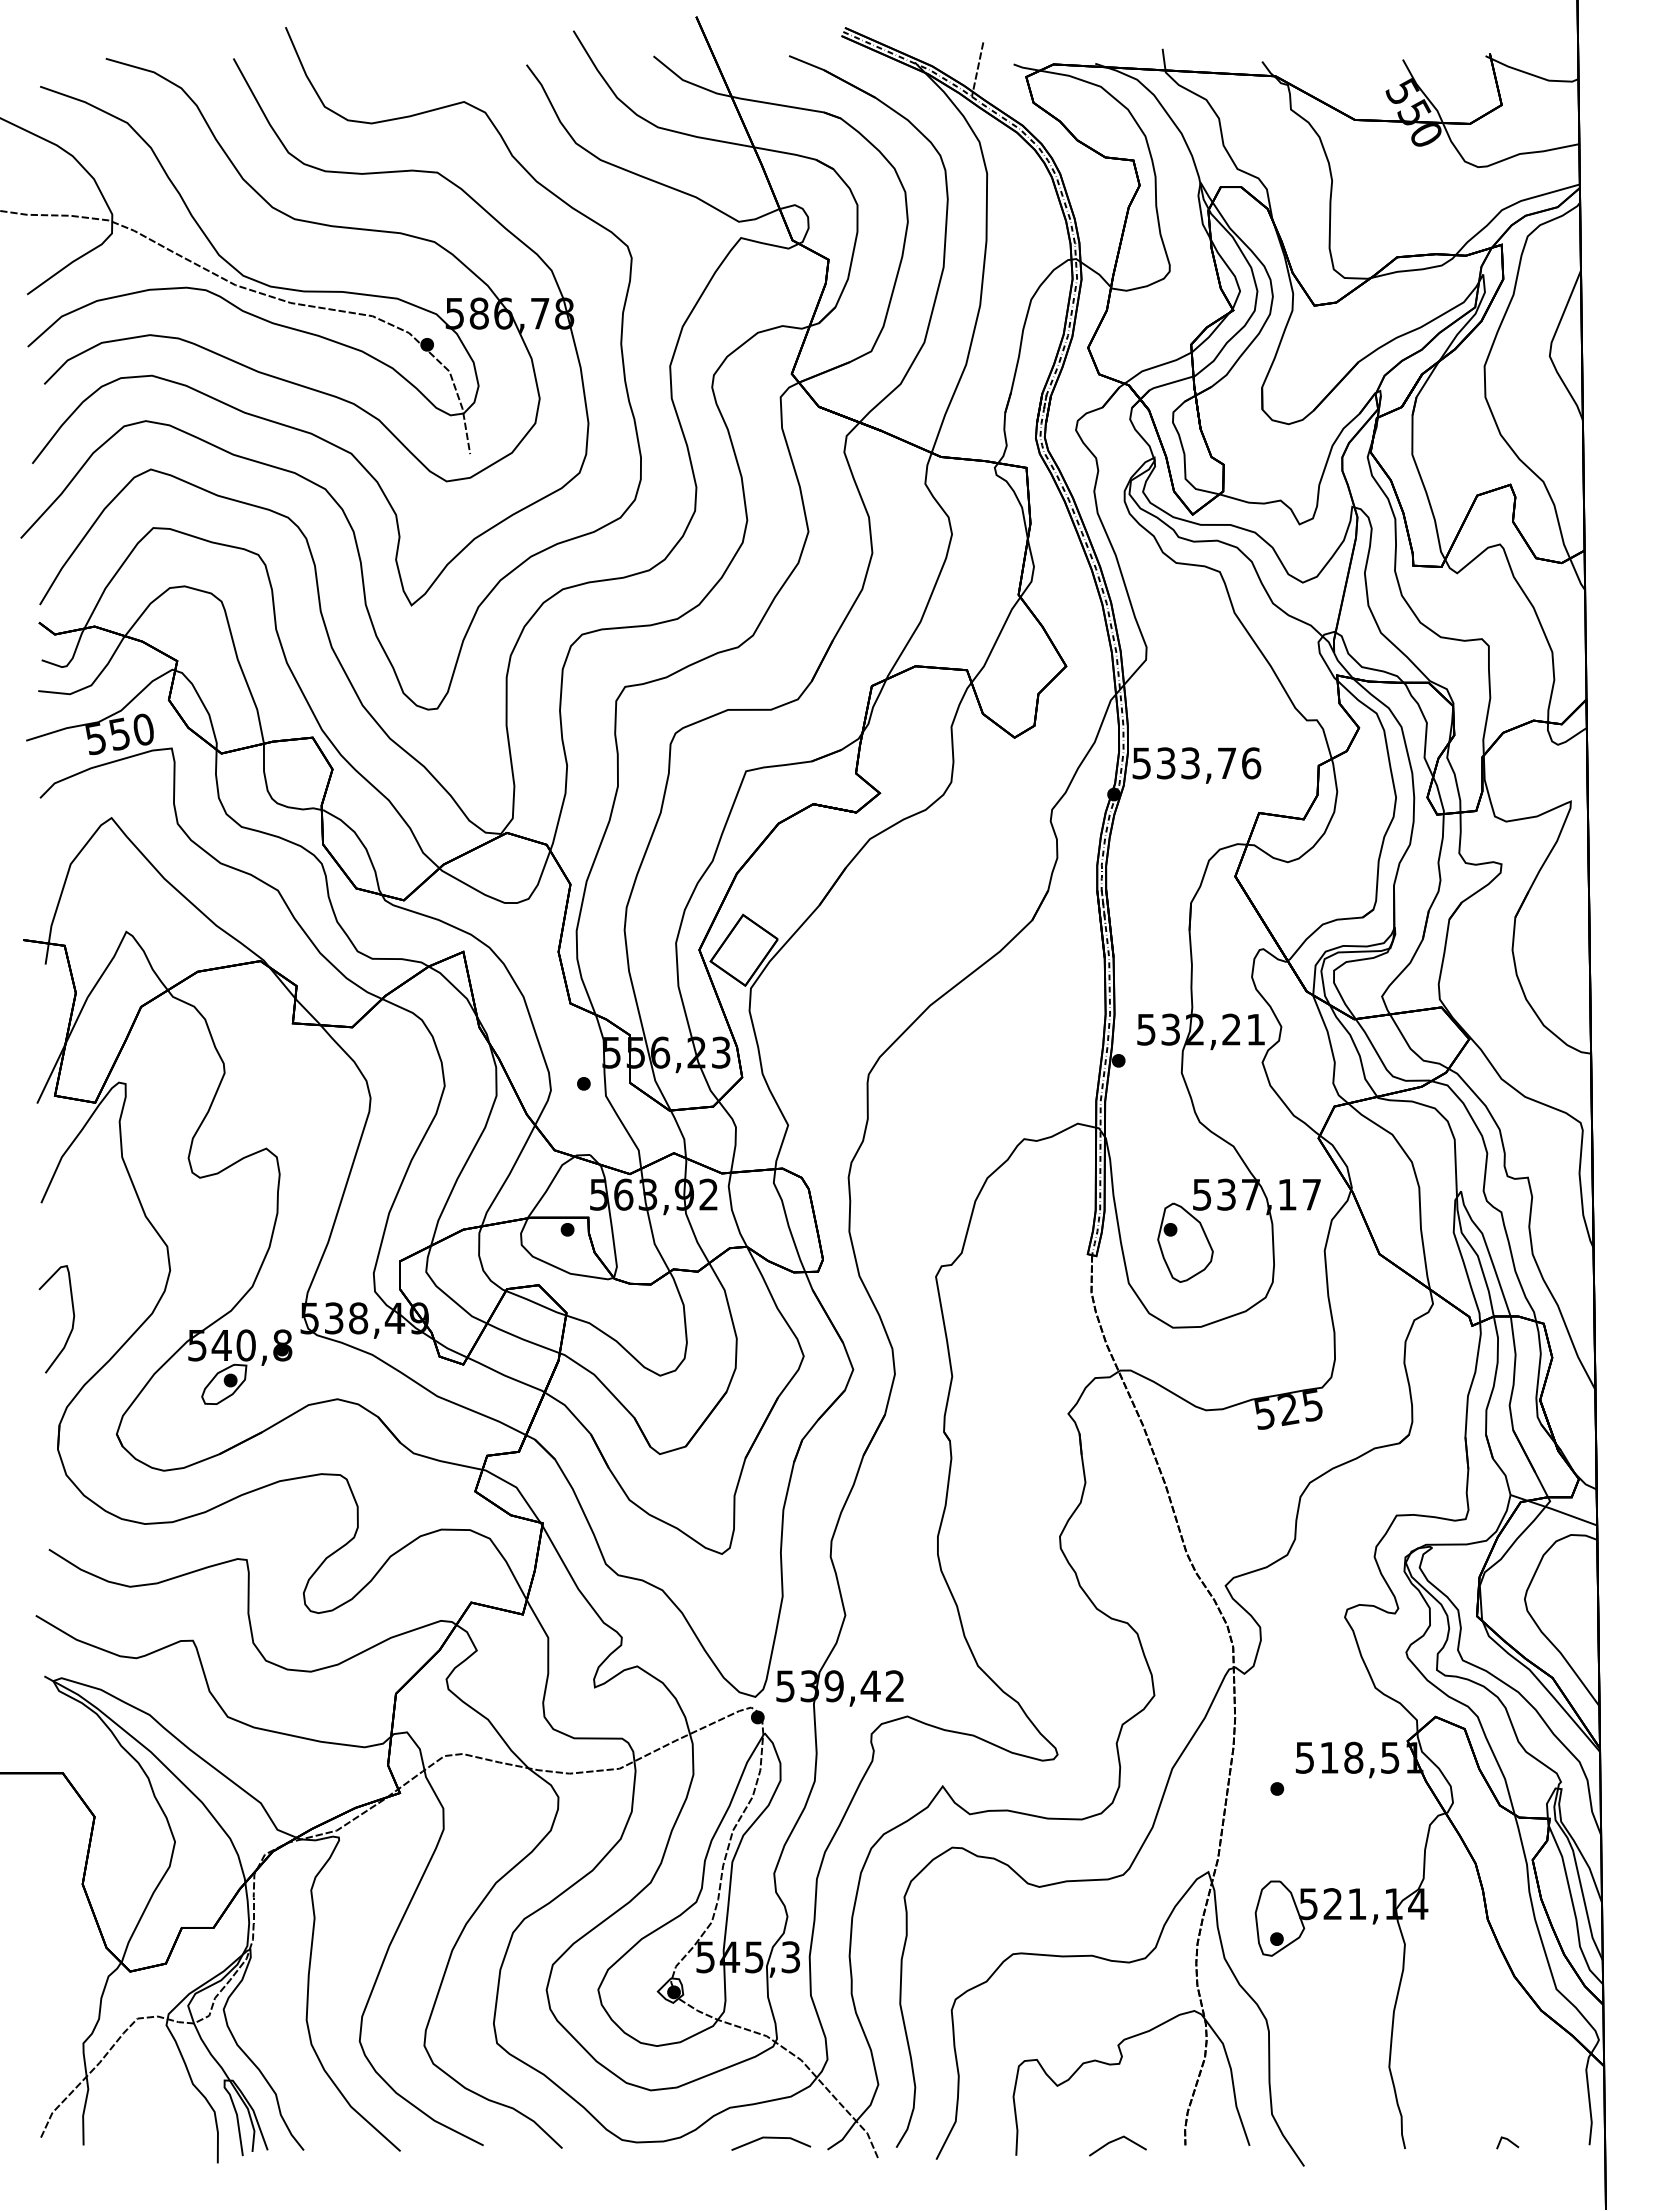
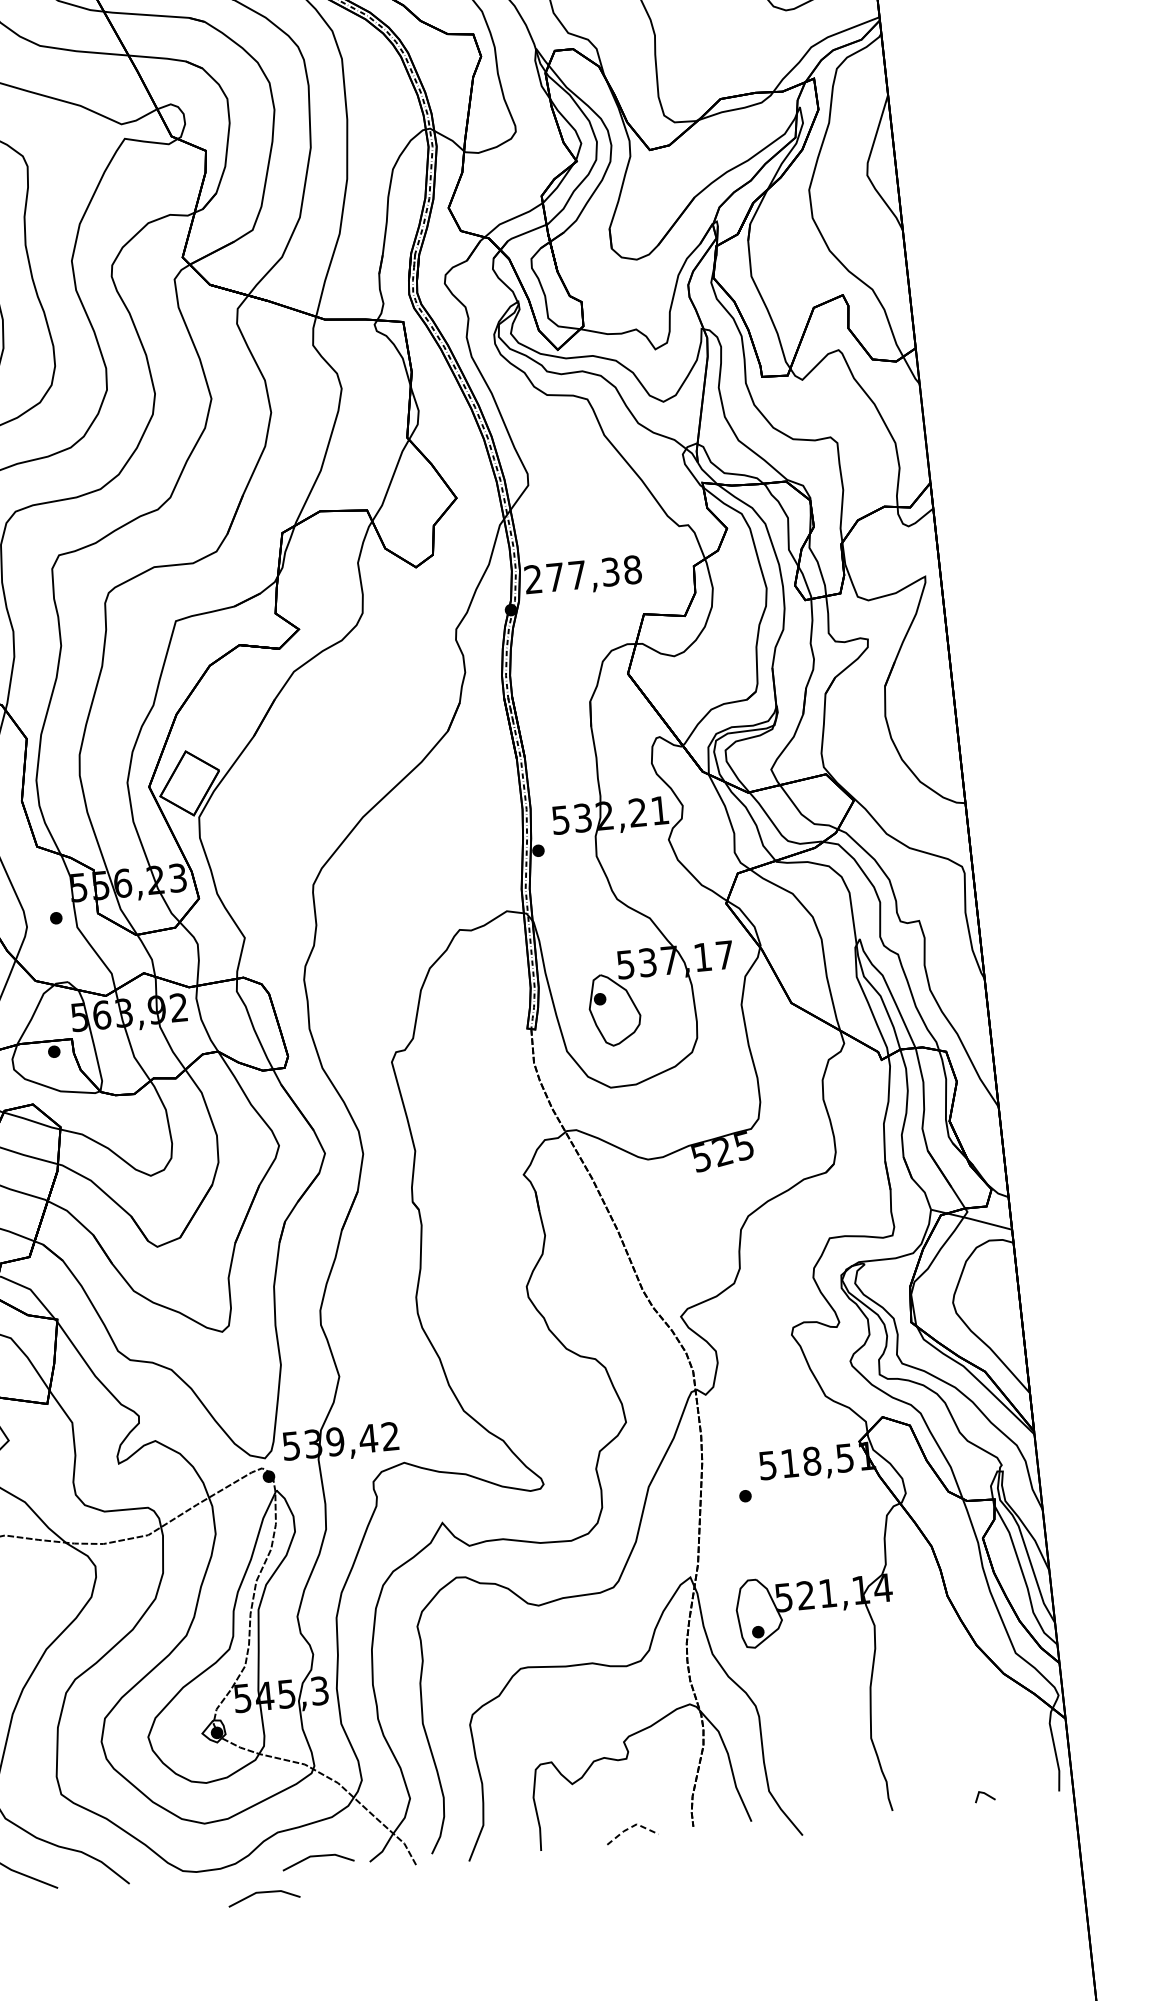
text: (1196, 763) -> (582, 574), 533,76 -> 277,38
line: (1117, 2139) -> (631, 1827), solid -> dashed
line: (708, 2172) -> (264, 1892), added

